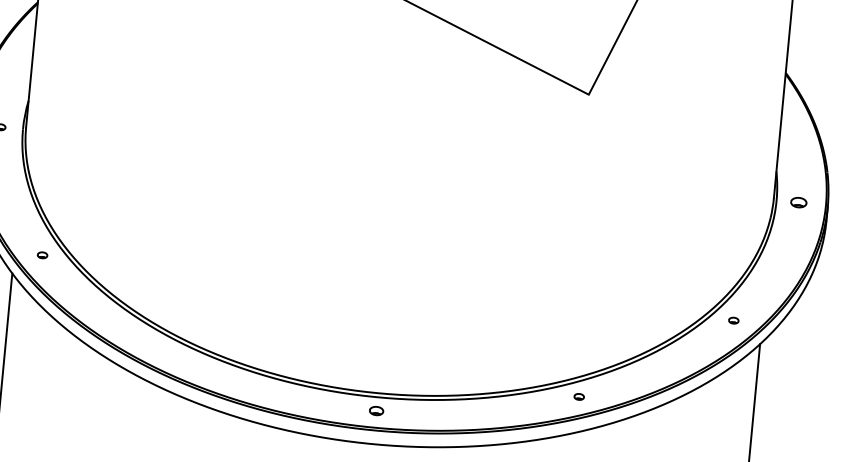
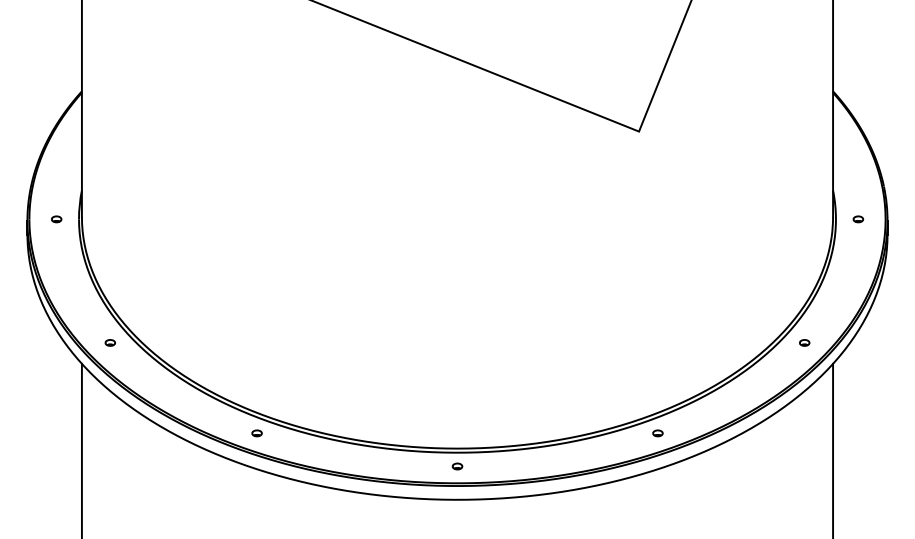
part: (799, 202) -> (858, 219), size x0.62
part: (179, 359) -> (256, 433), added
part: (376, 411) -> (457, 466), size x0.71

